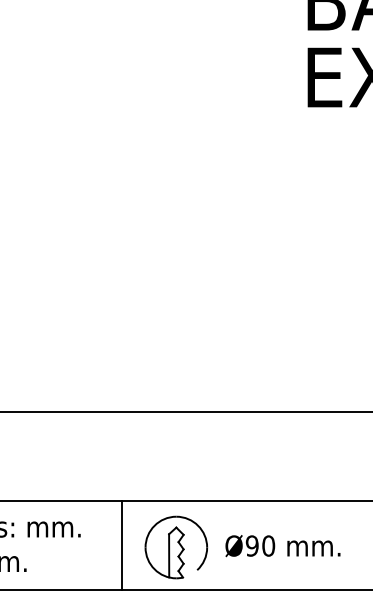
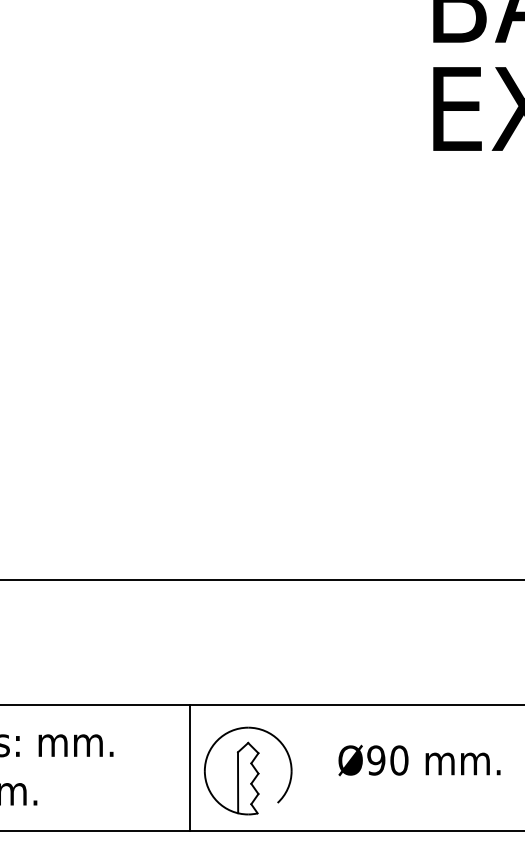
line: (122, 545) -> (190, 768), moved
text: (282, 546) -> (418, 761), moved

